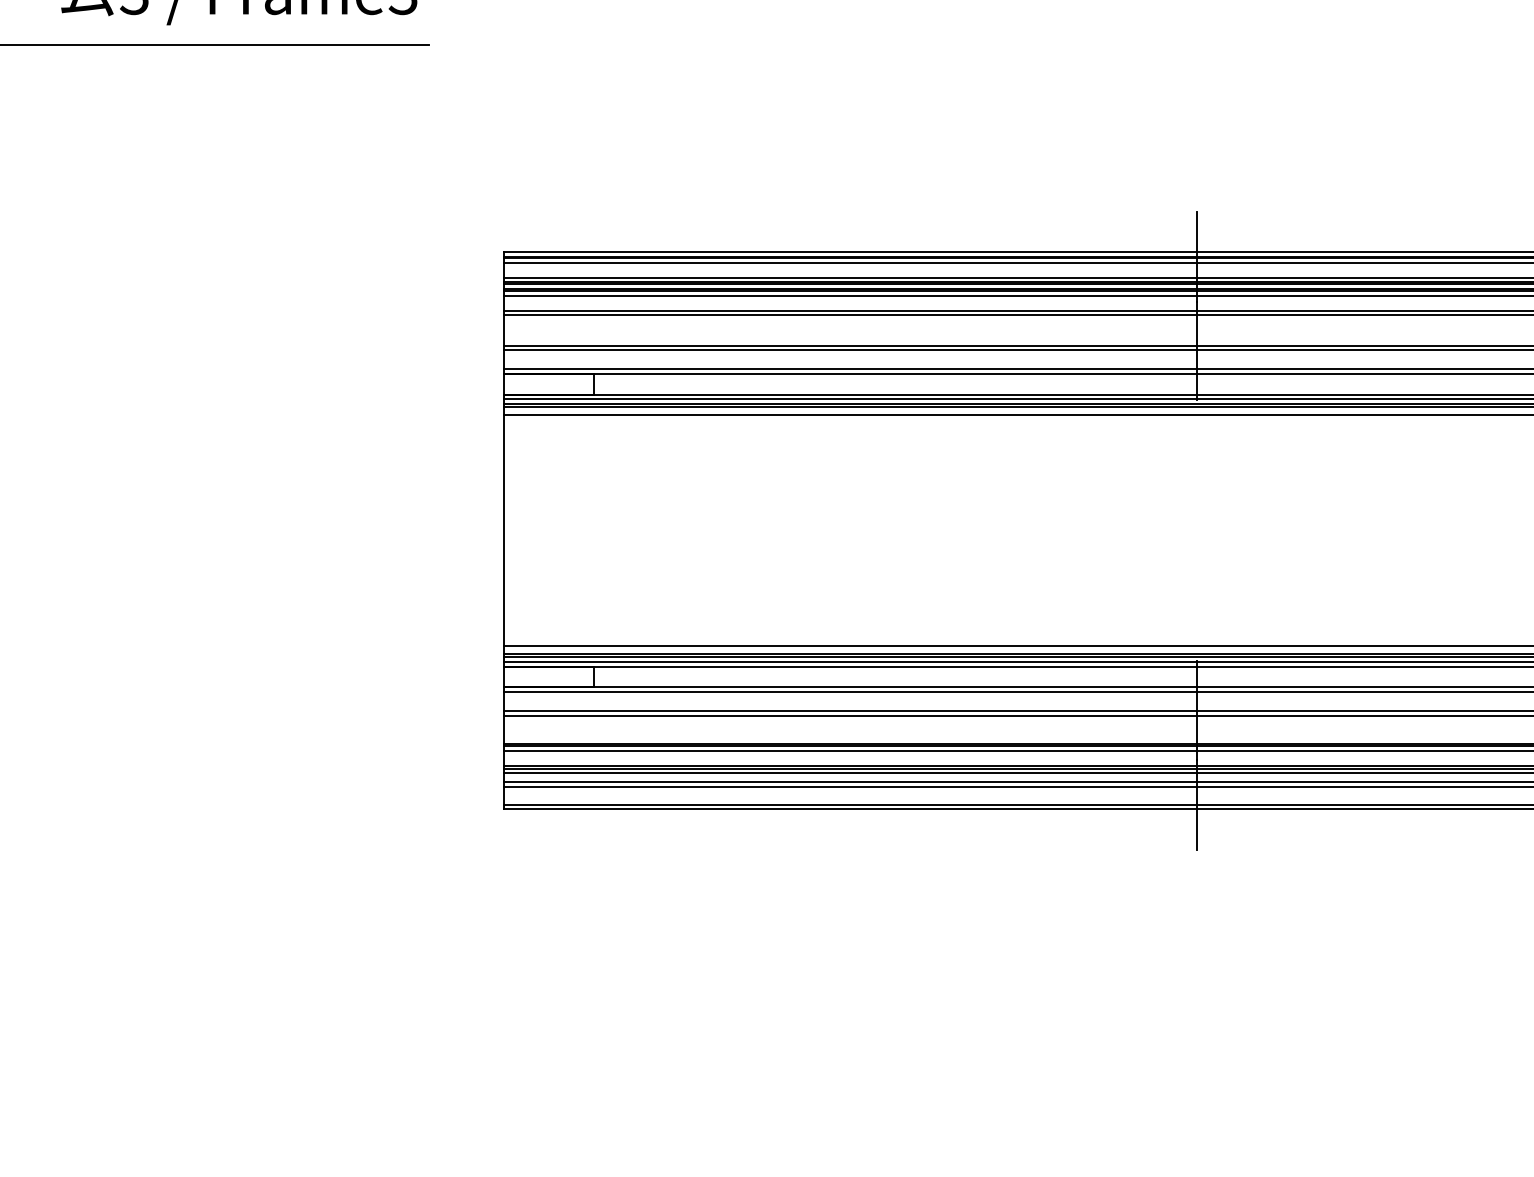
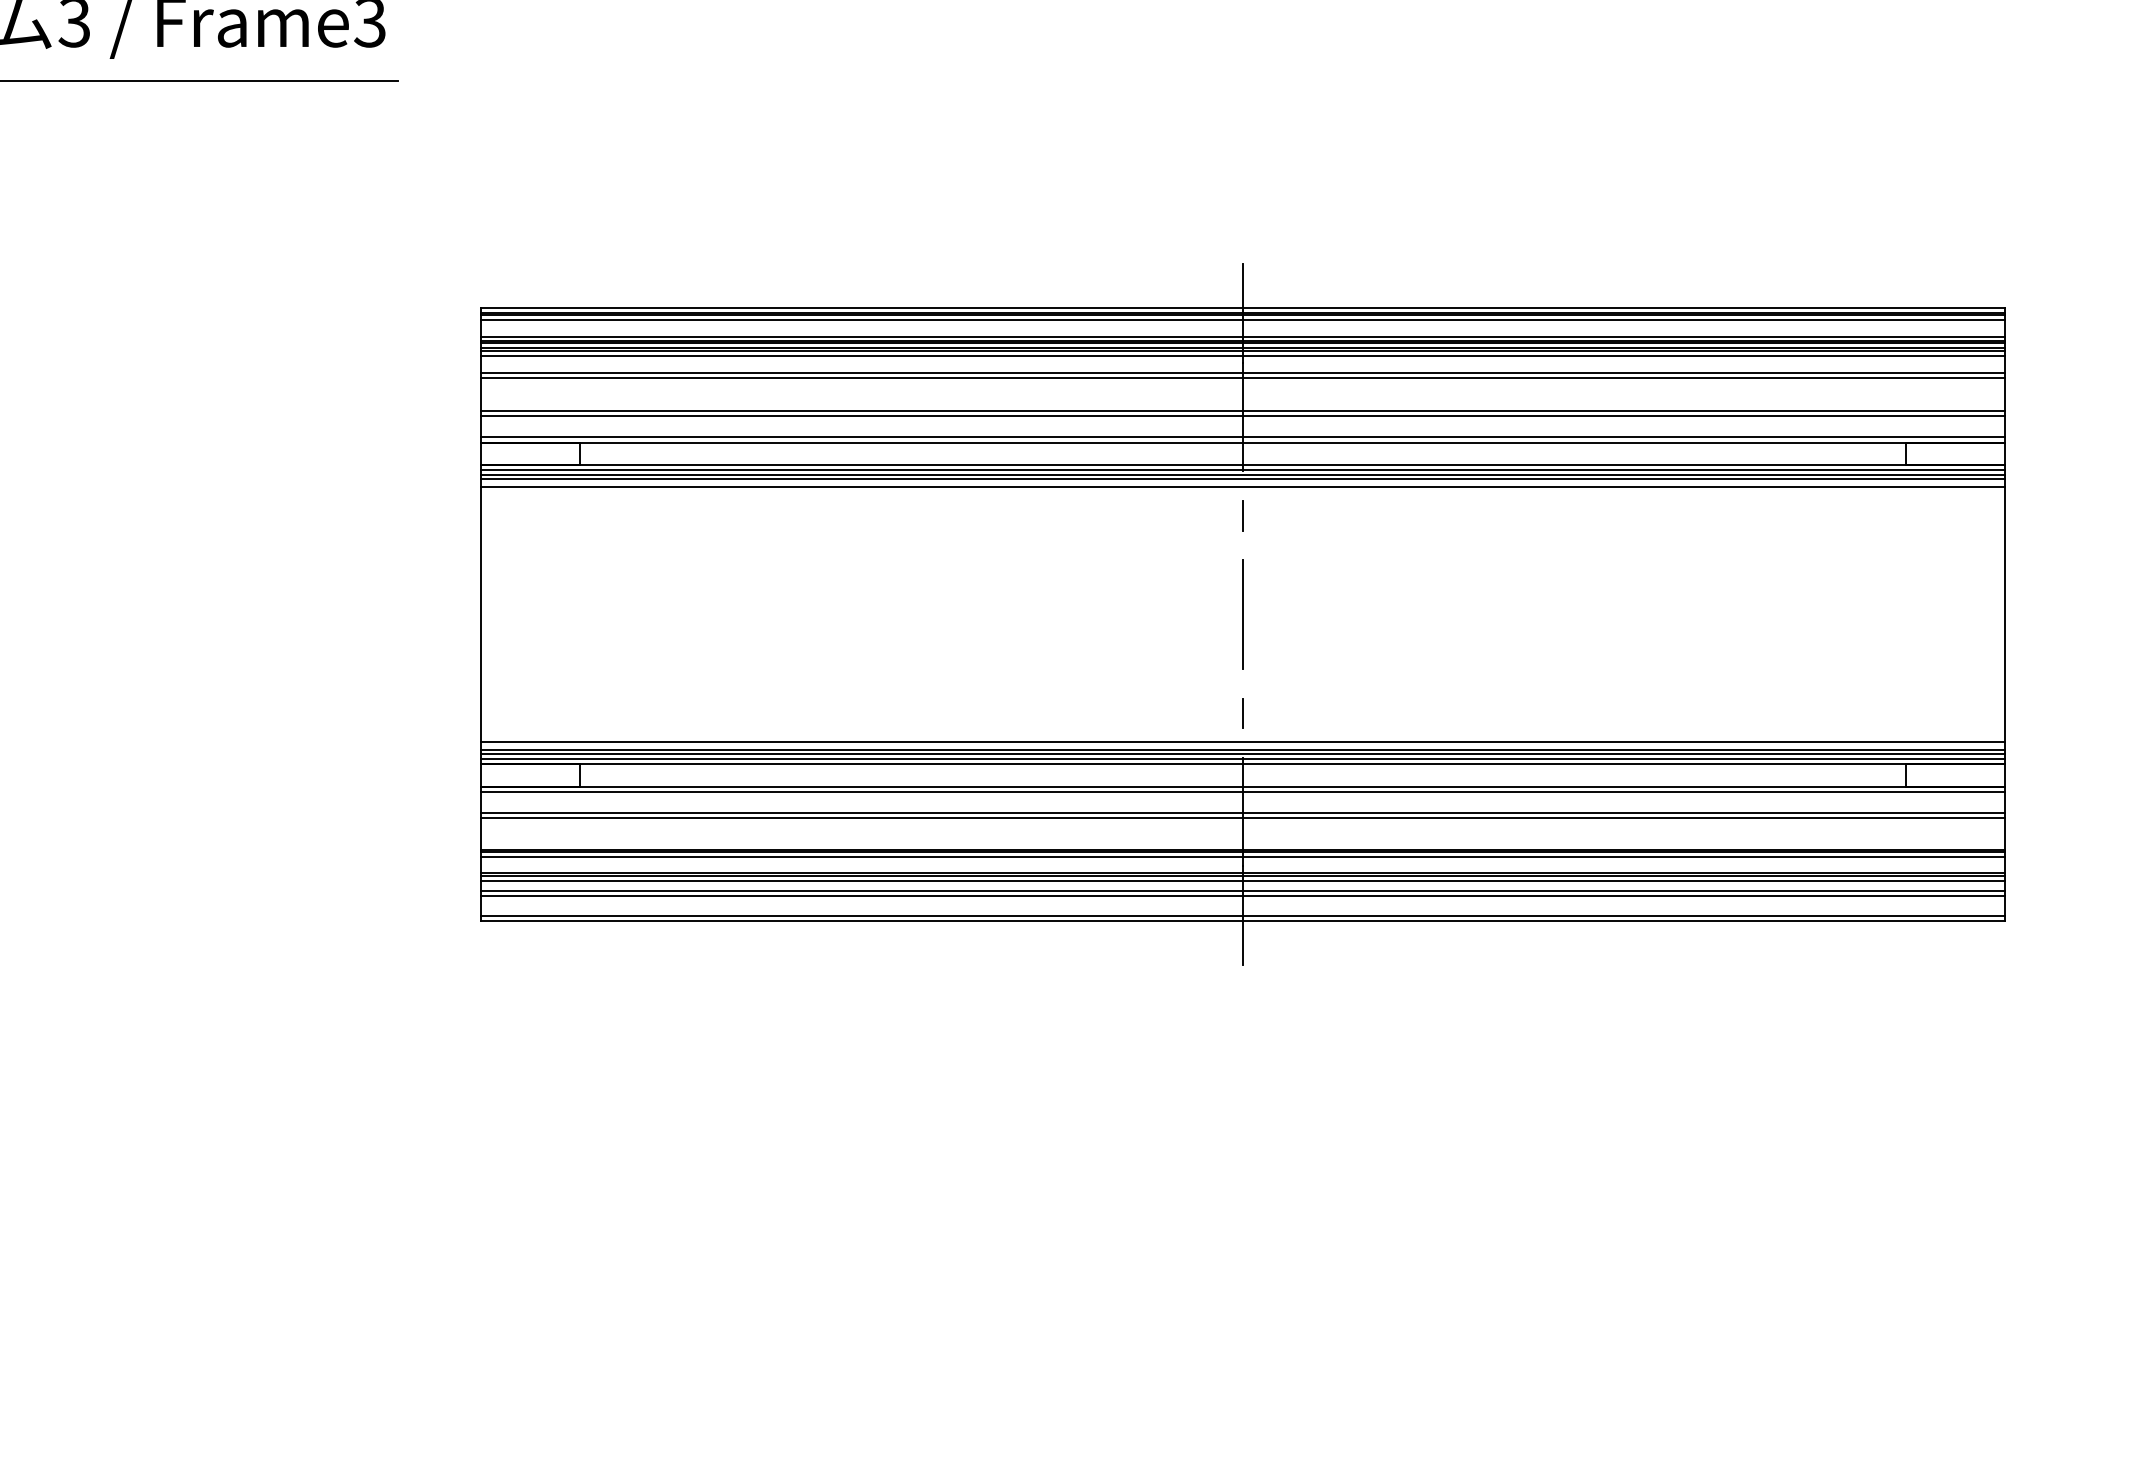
line: (1196, 440) -> (1242, 515), added
line: (1197, 530) -> (1243, 614), added
line: (1196, 620) -> (1242, 713), added

